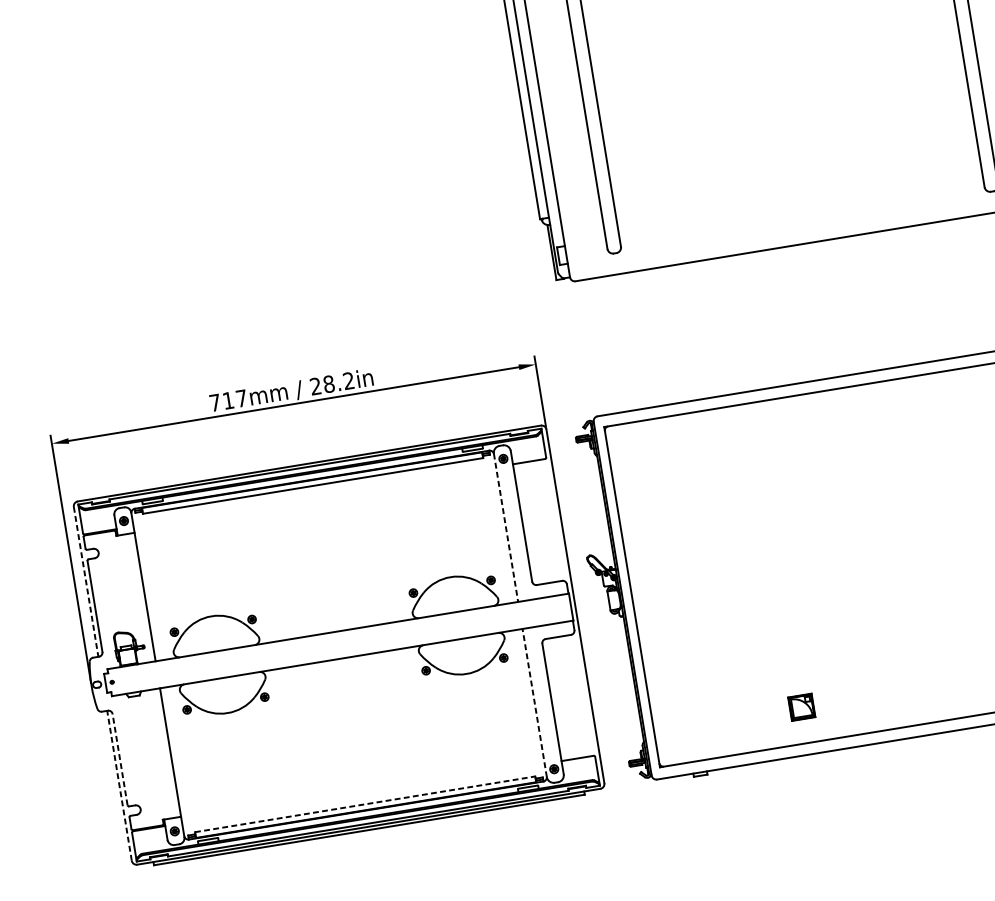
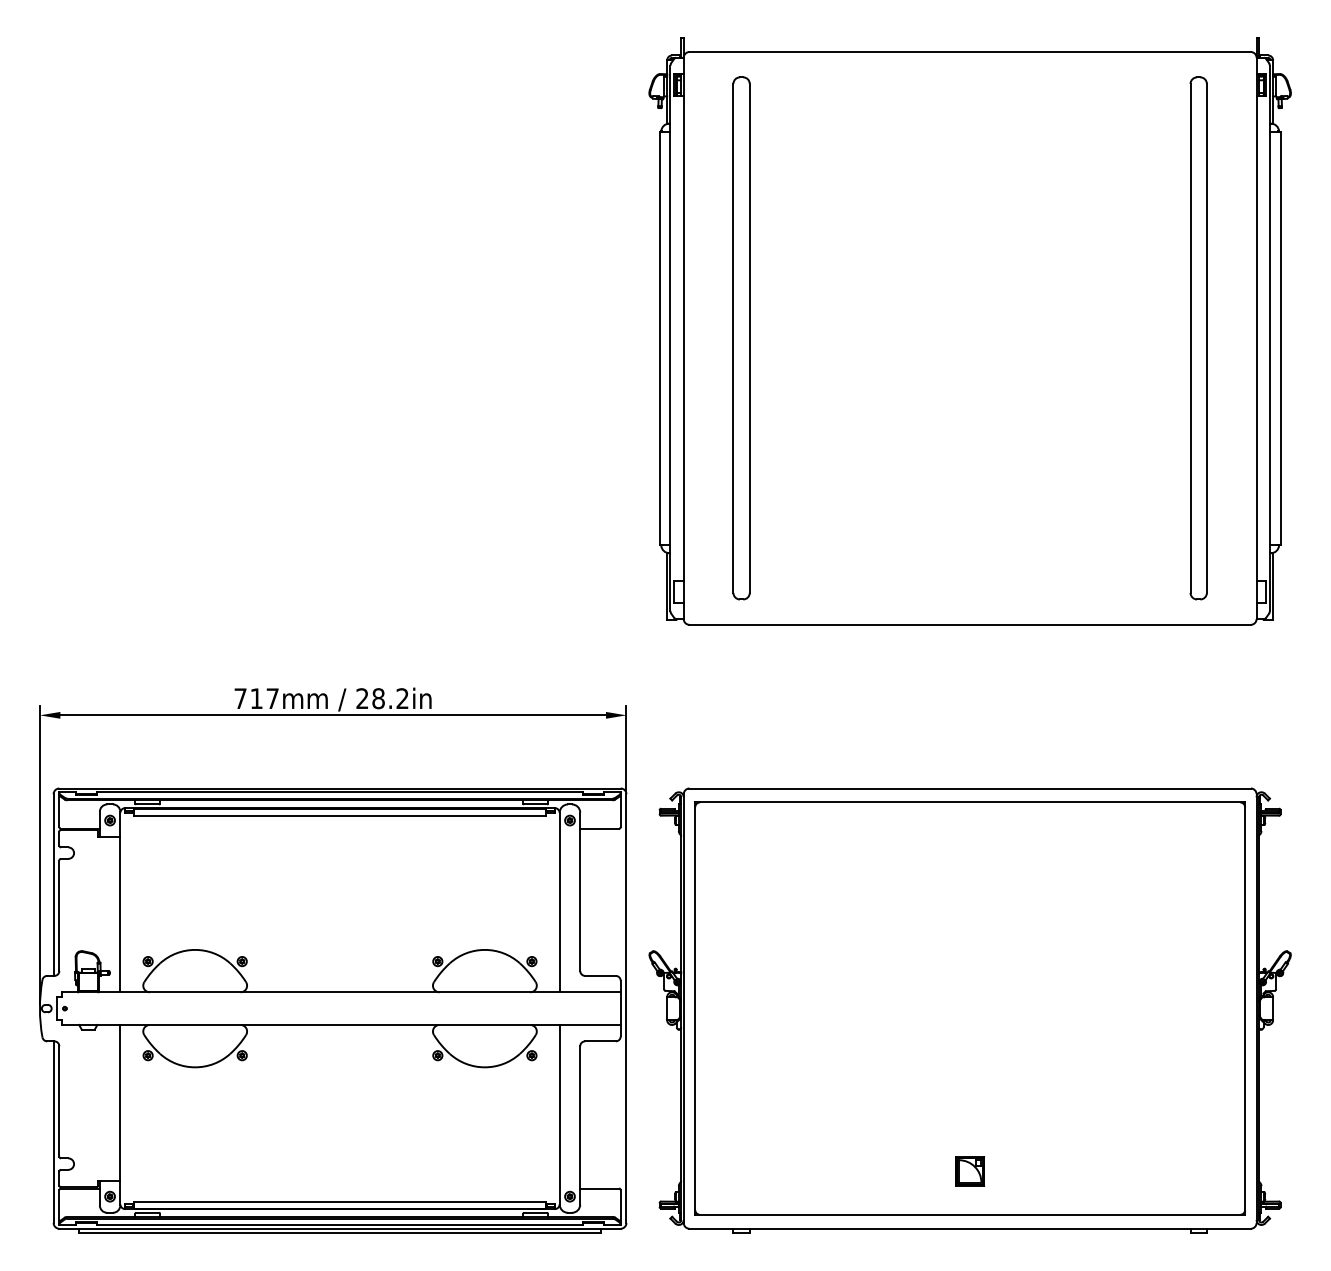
line: (505, 527) -> (559, 902), dashed -> solid
line: (86, 582) -> (53, 885), dashed -> solid
line: (534, 702) -> (559, 1114), dashed -> solid
part: (801, 707) -> (969, 1171), moved
line: (120, 759) -> (59, 1101), dashed -> solid
line: (119, 786) -> (53, 1132), dashed -> solid
line: (365, 804) -> (340, 1201), dashed -> solid

